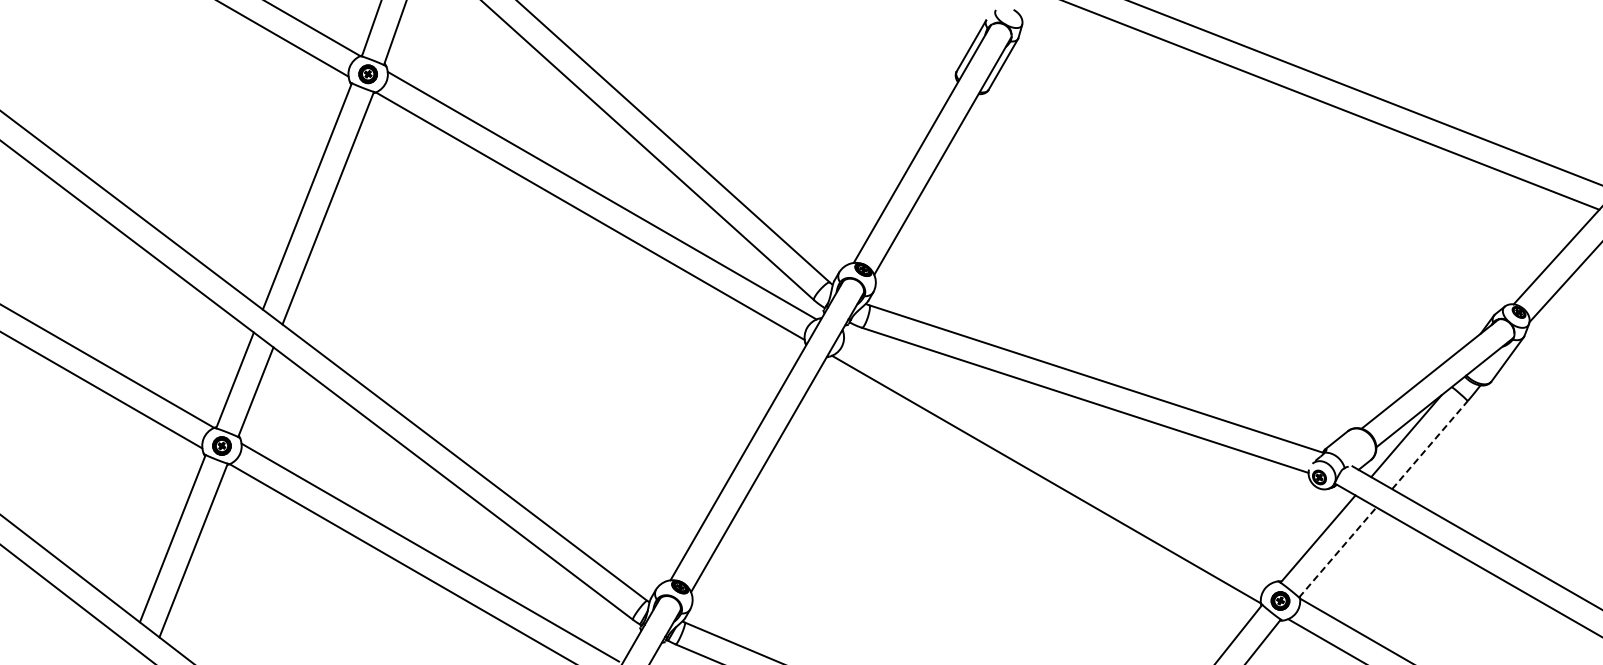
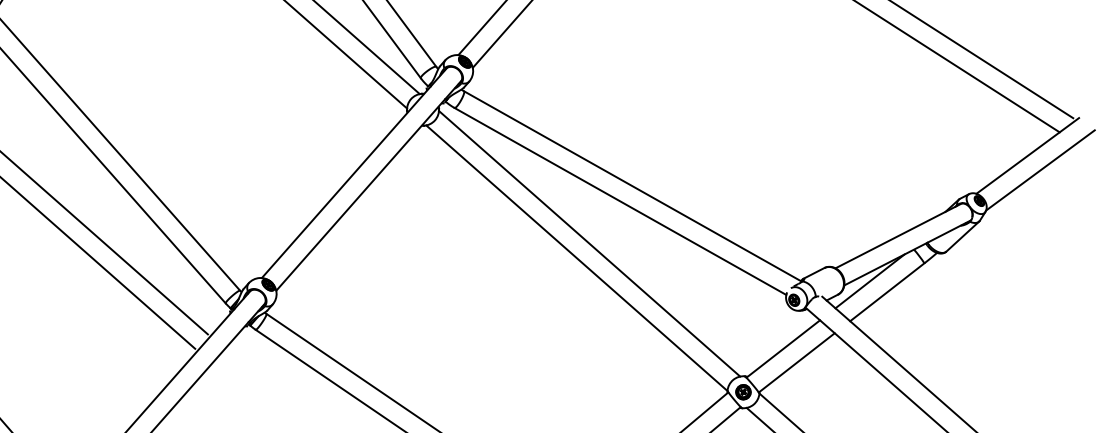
line: (1430, 444) -> (887, 291), dashed -> solid
line: (1057, 458) -> (589, 243), added
line: (1338, 552) -> (797, 362), dashed -> solid

